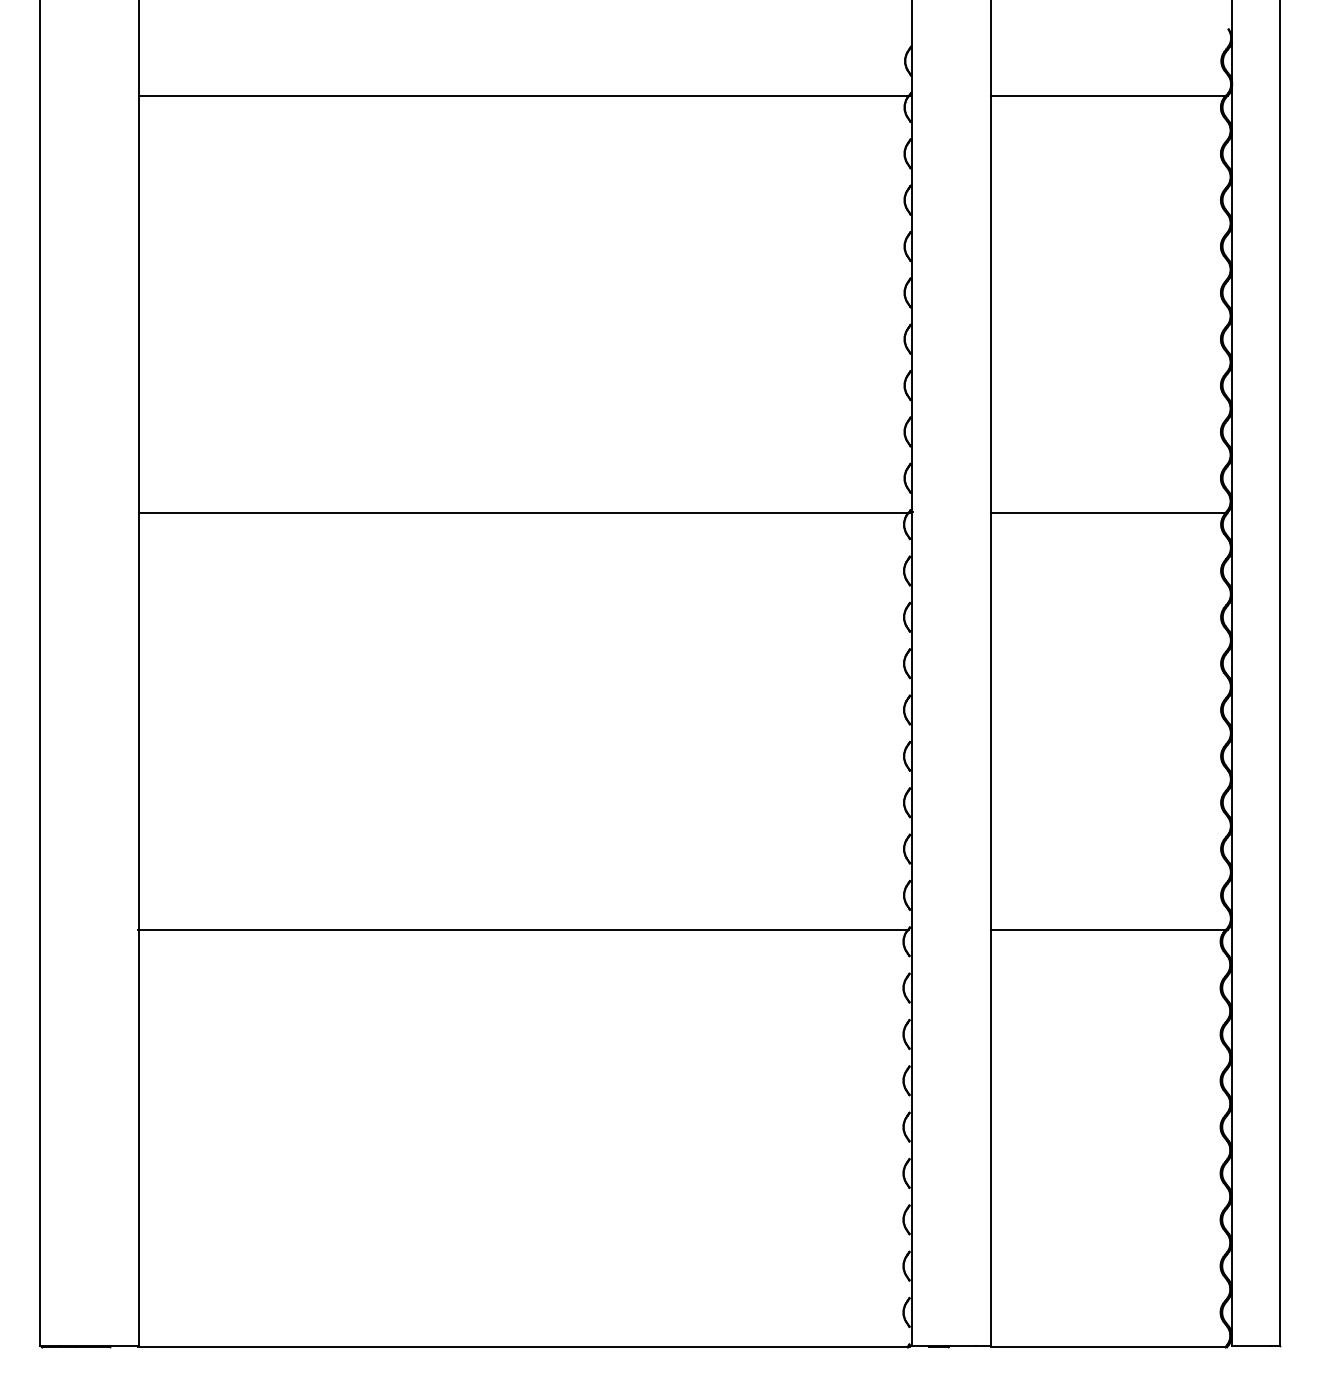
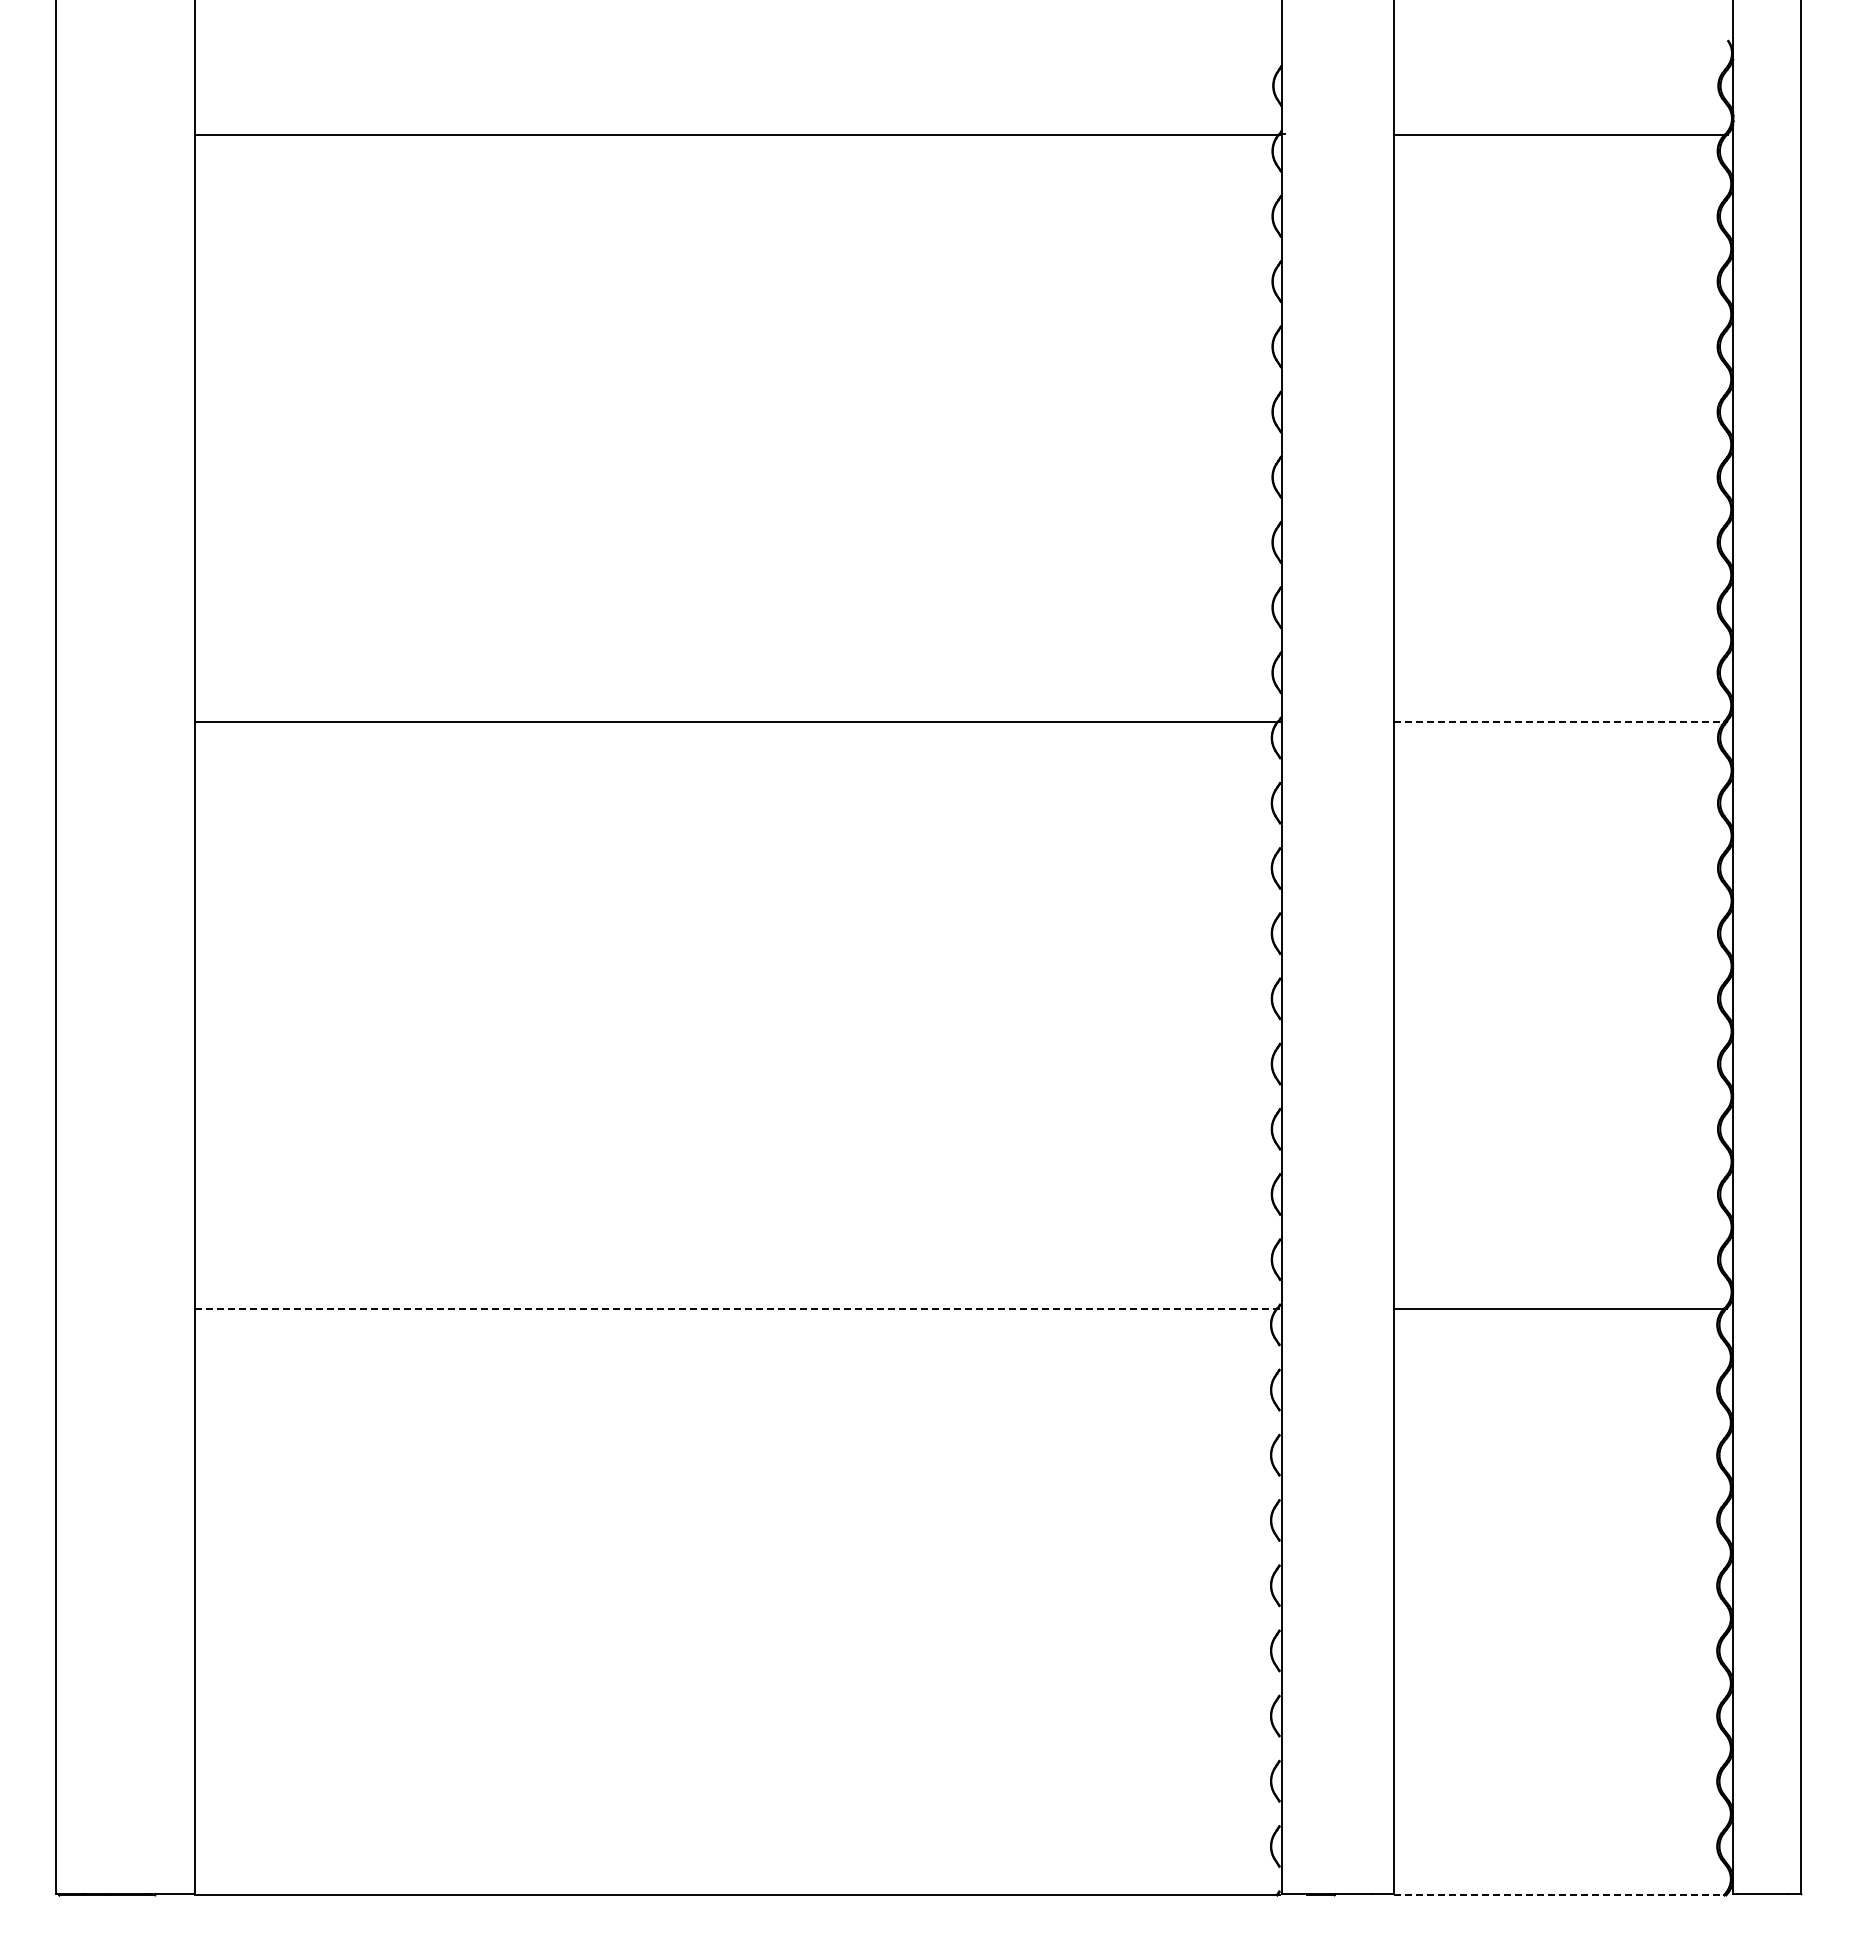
line: (1108, 512) -> (1559, 721), solid -> dashed
line: (524, 930) -> (737, 1308), solid -> dashed
line: (1108, 1347) -> (1559, 1895), solid -> dashed

